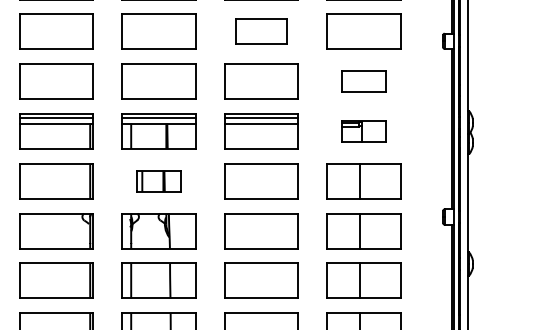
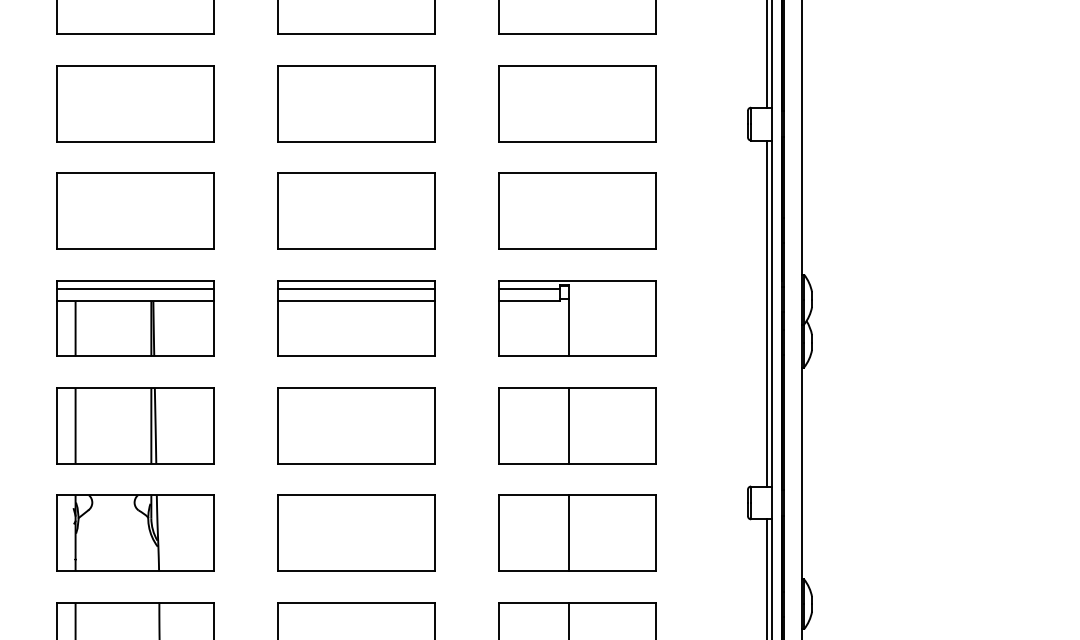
part: (261, 31) -> (356, 103), size x1.43
part: (363, 81) -> (576, 210), size x1.67
part: (363, 131) -> (576, 318), size x1.67
part: (158, 181) -> (134, 426), size x1.67

